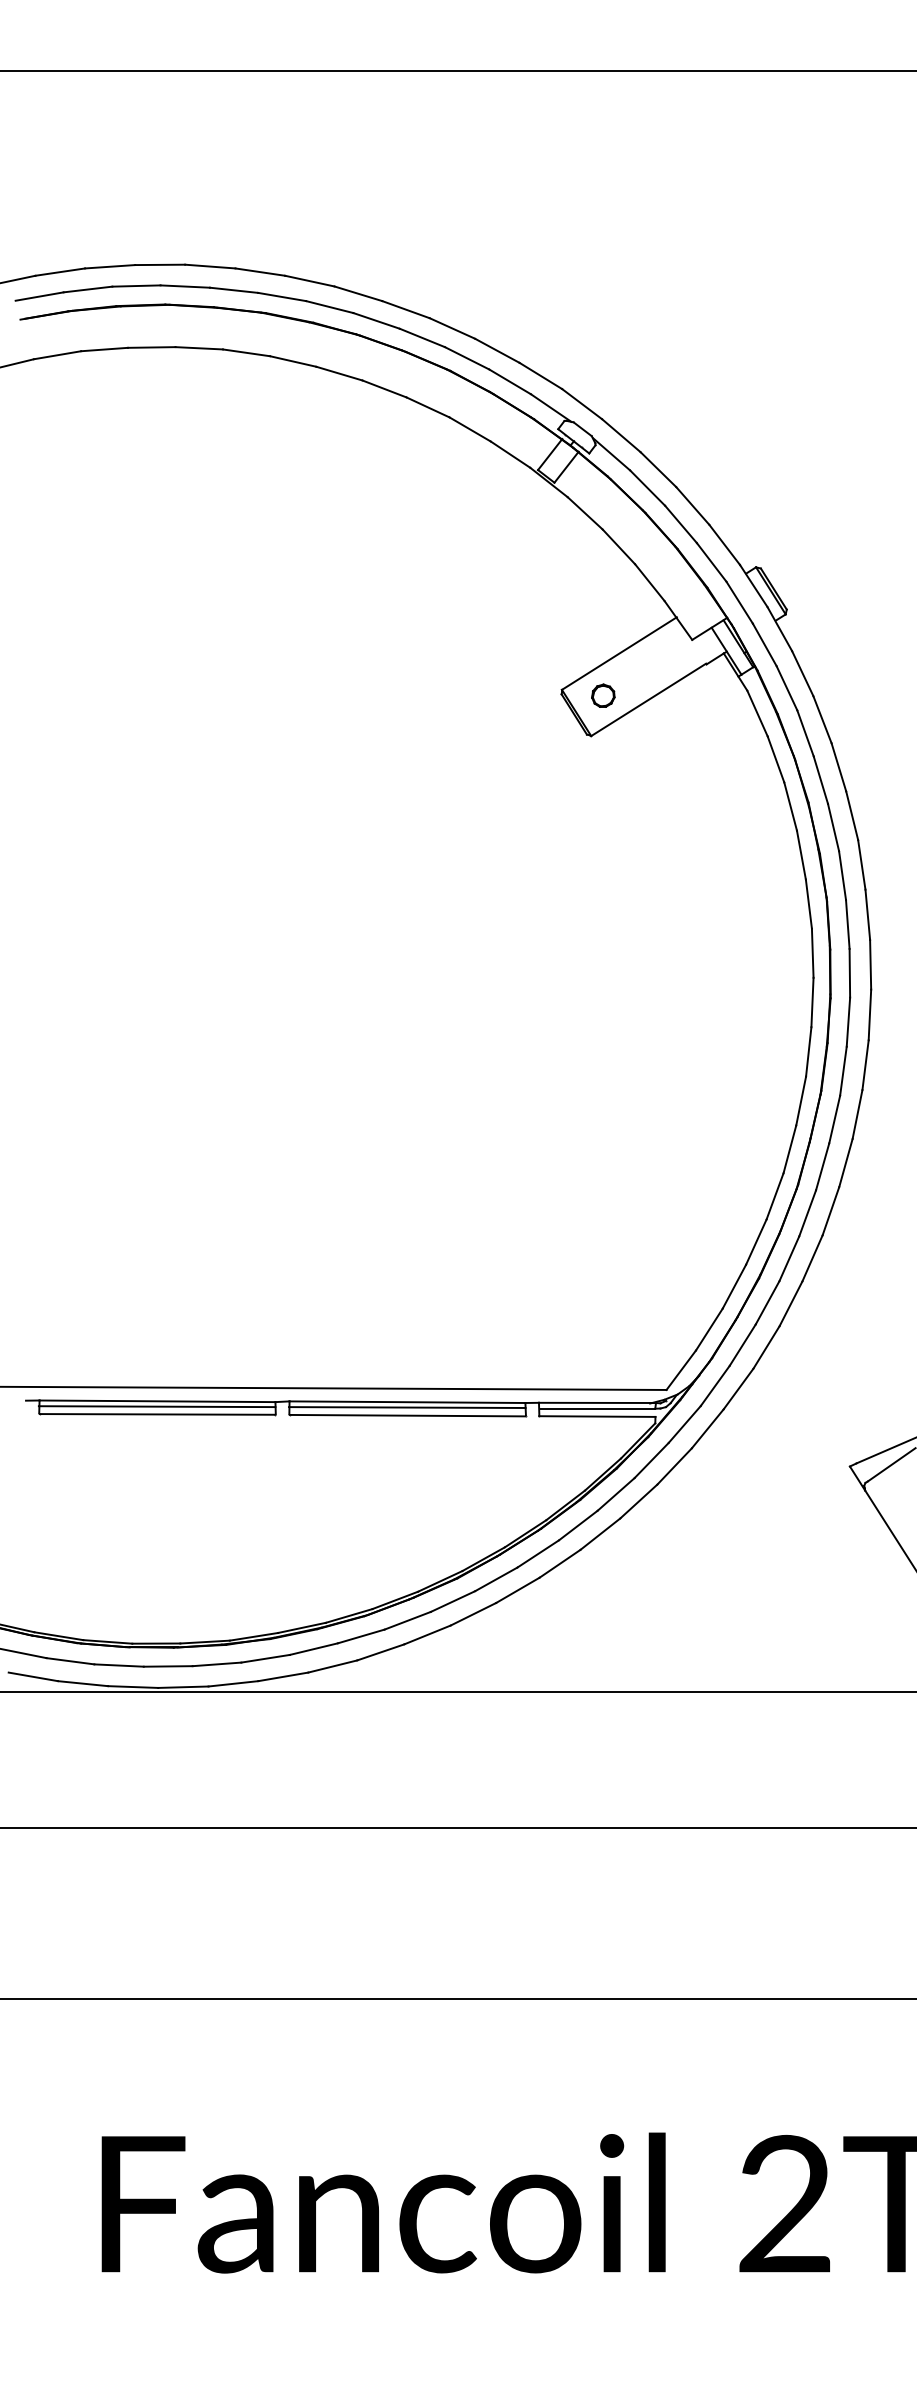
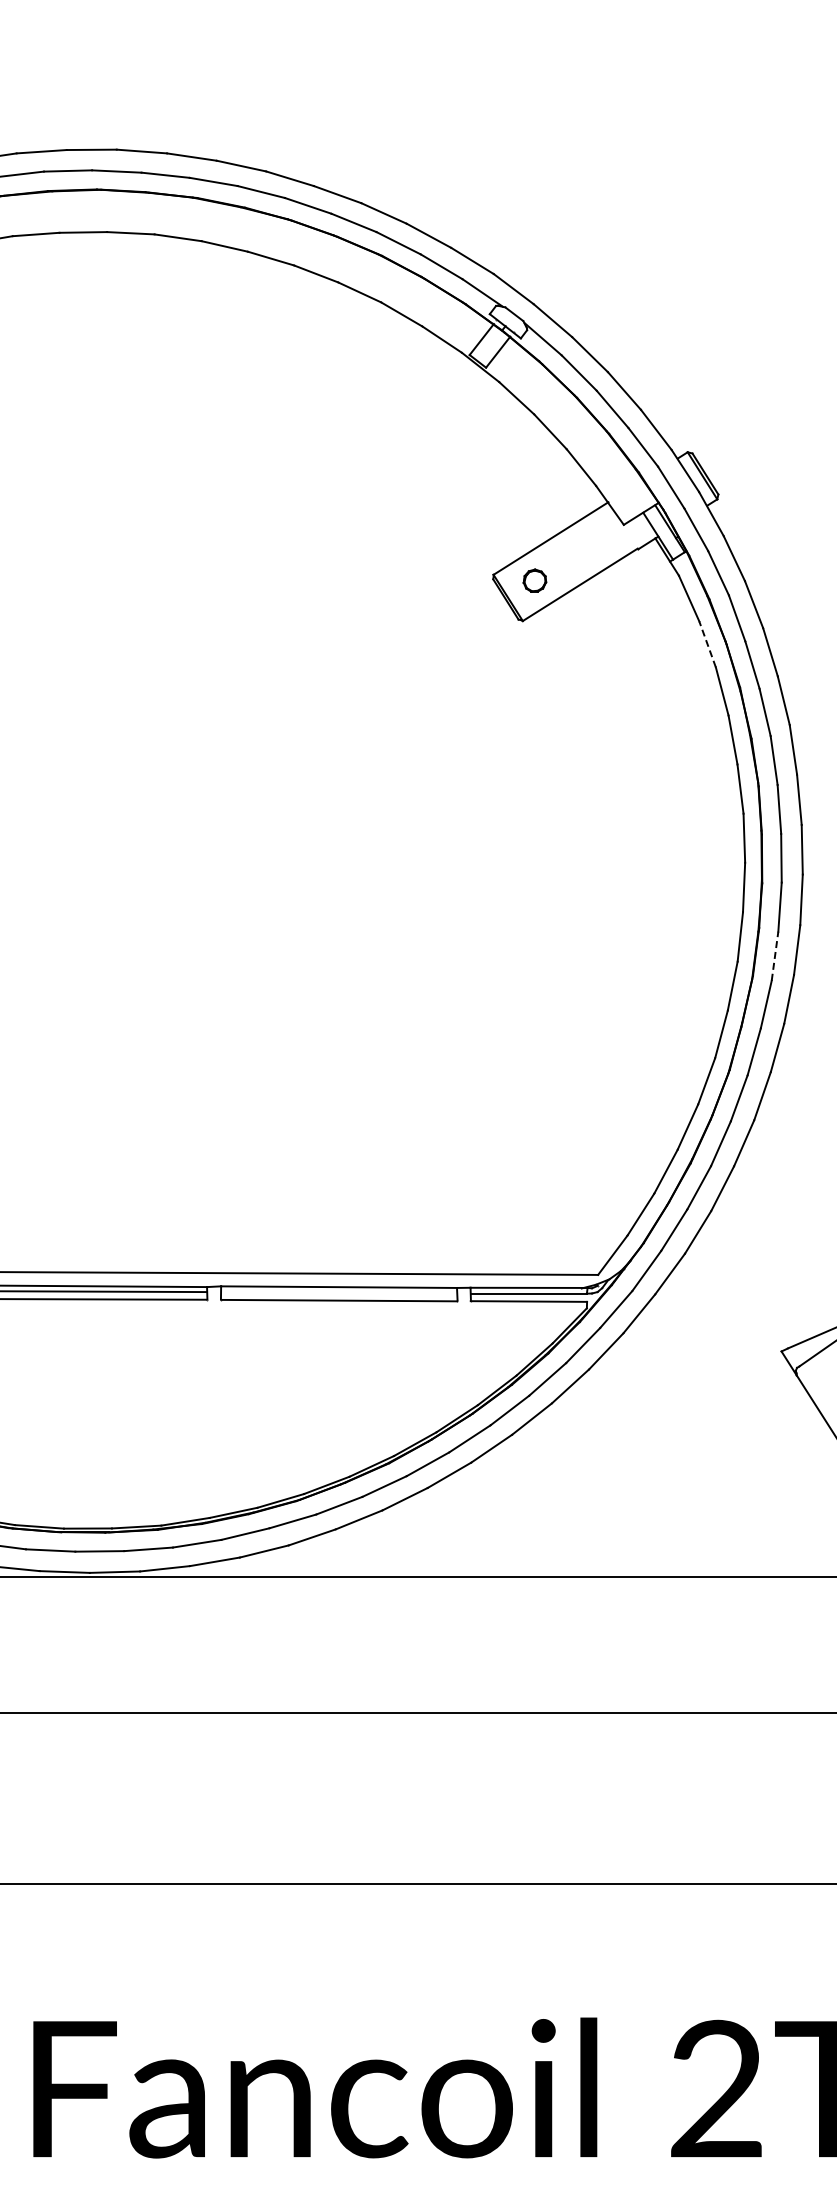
line: (775, 758) -> (707, 643), solid -> dashed
line: (843, 1071) -> (775, 956), solid -> dashed
line: (407, 1407) -> (339, 1292), removed

